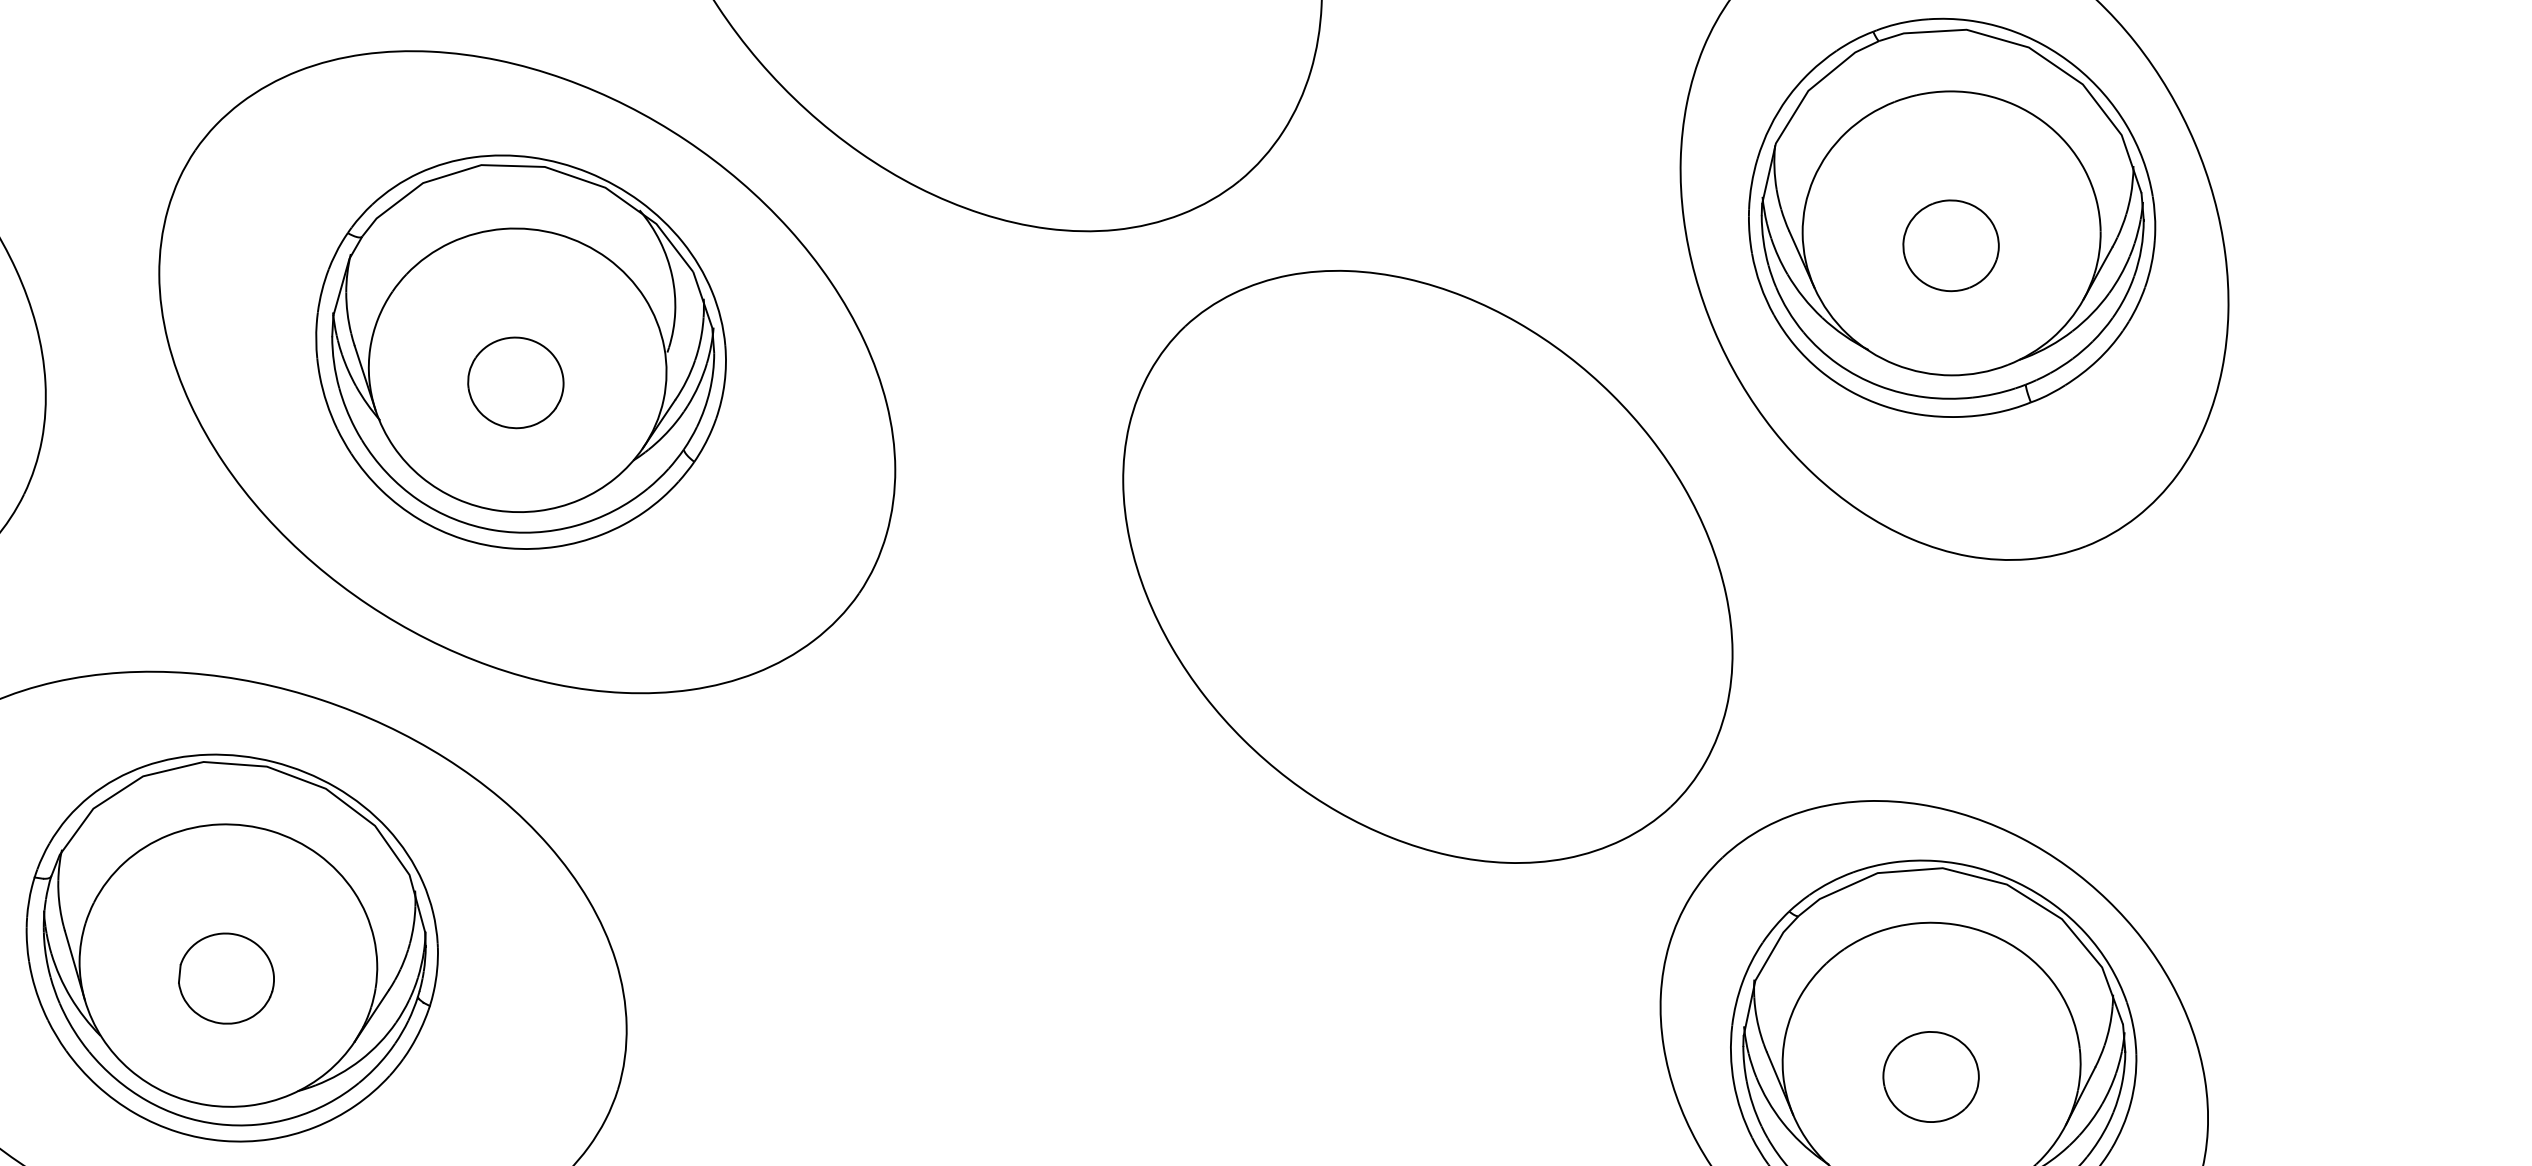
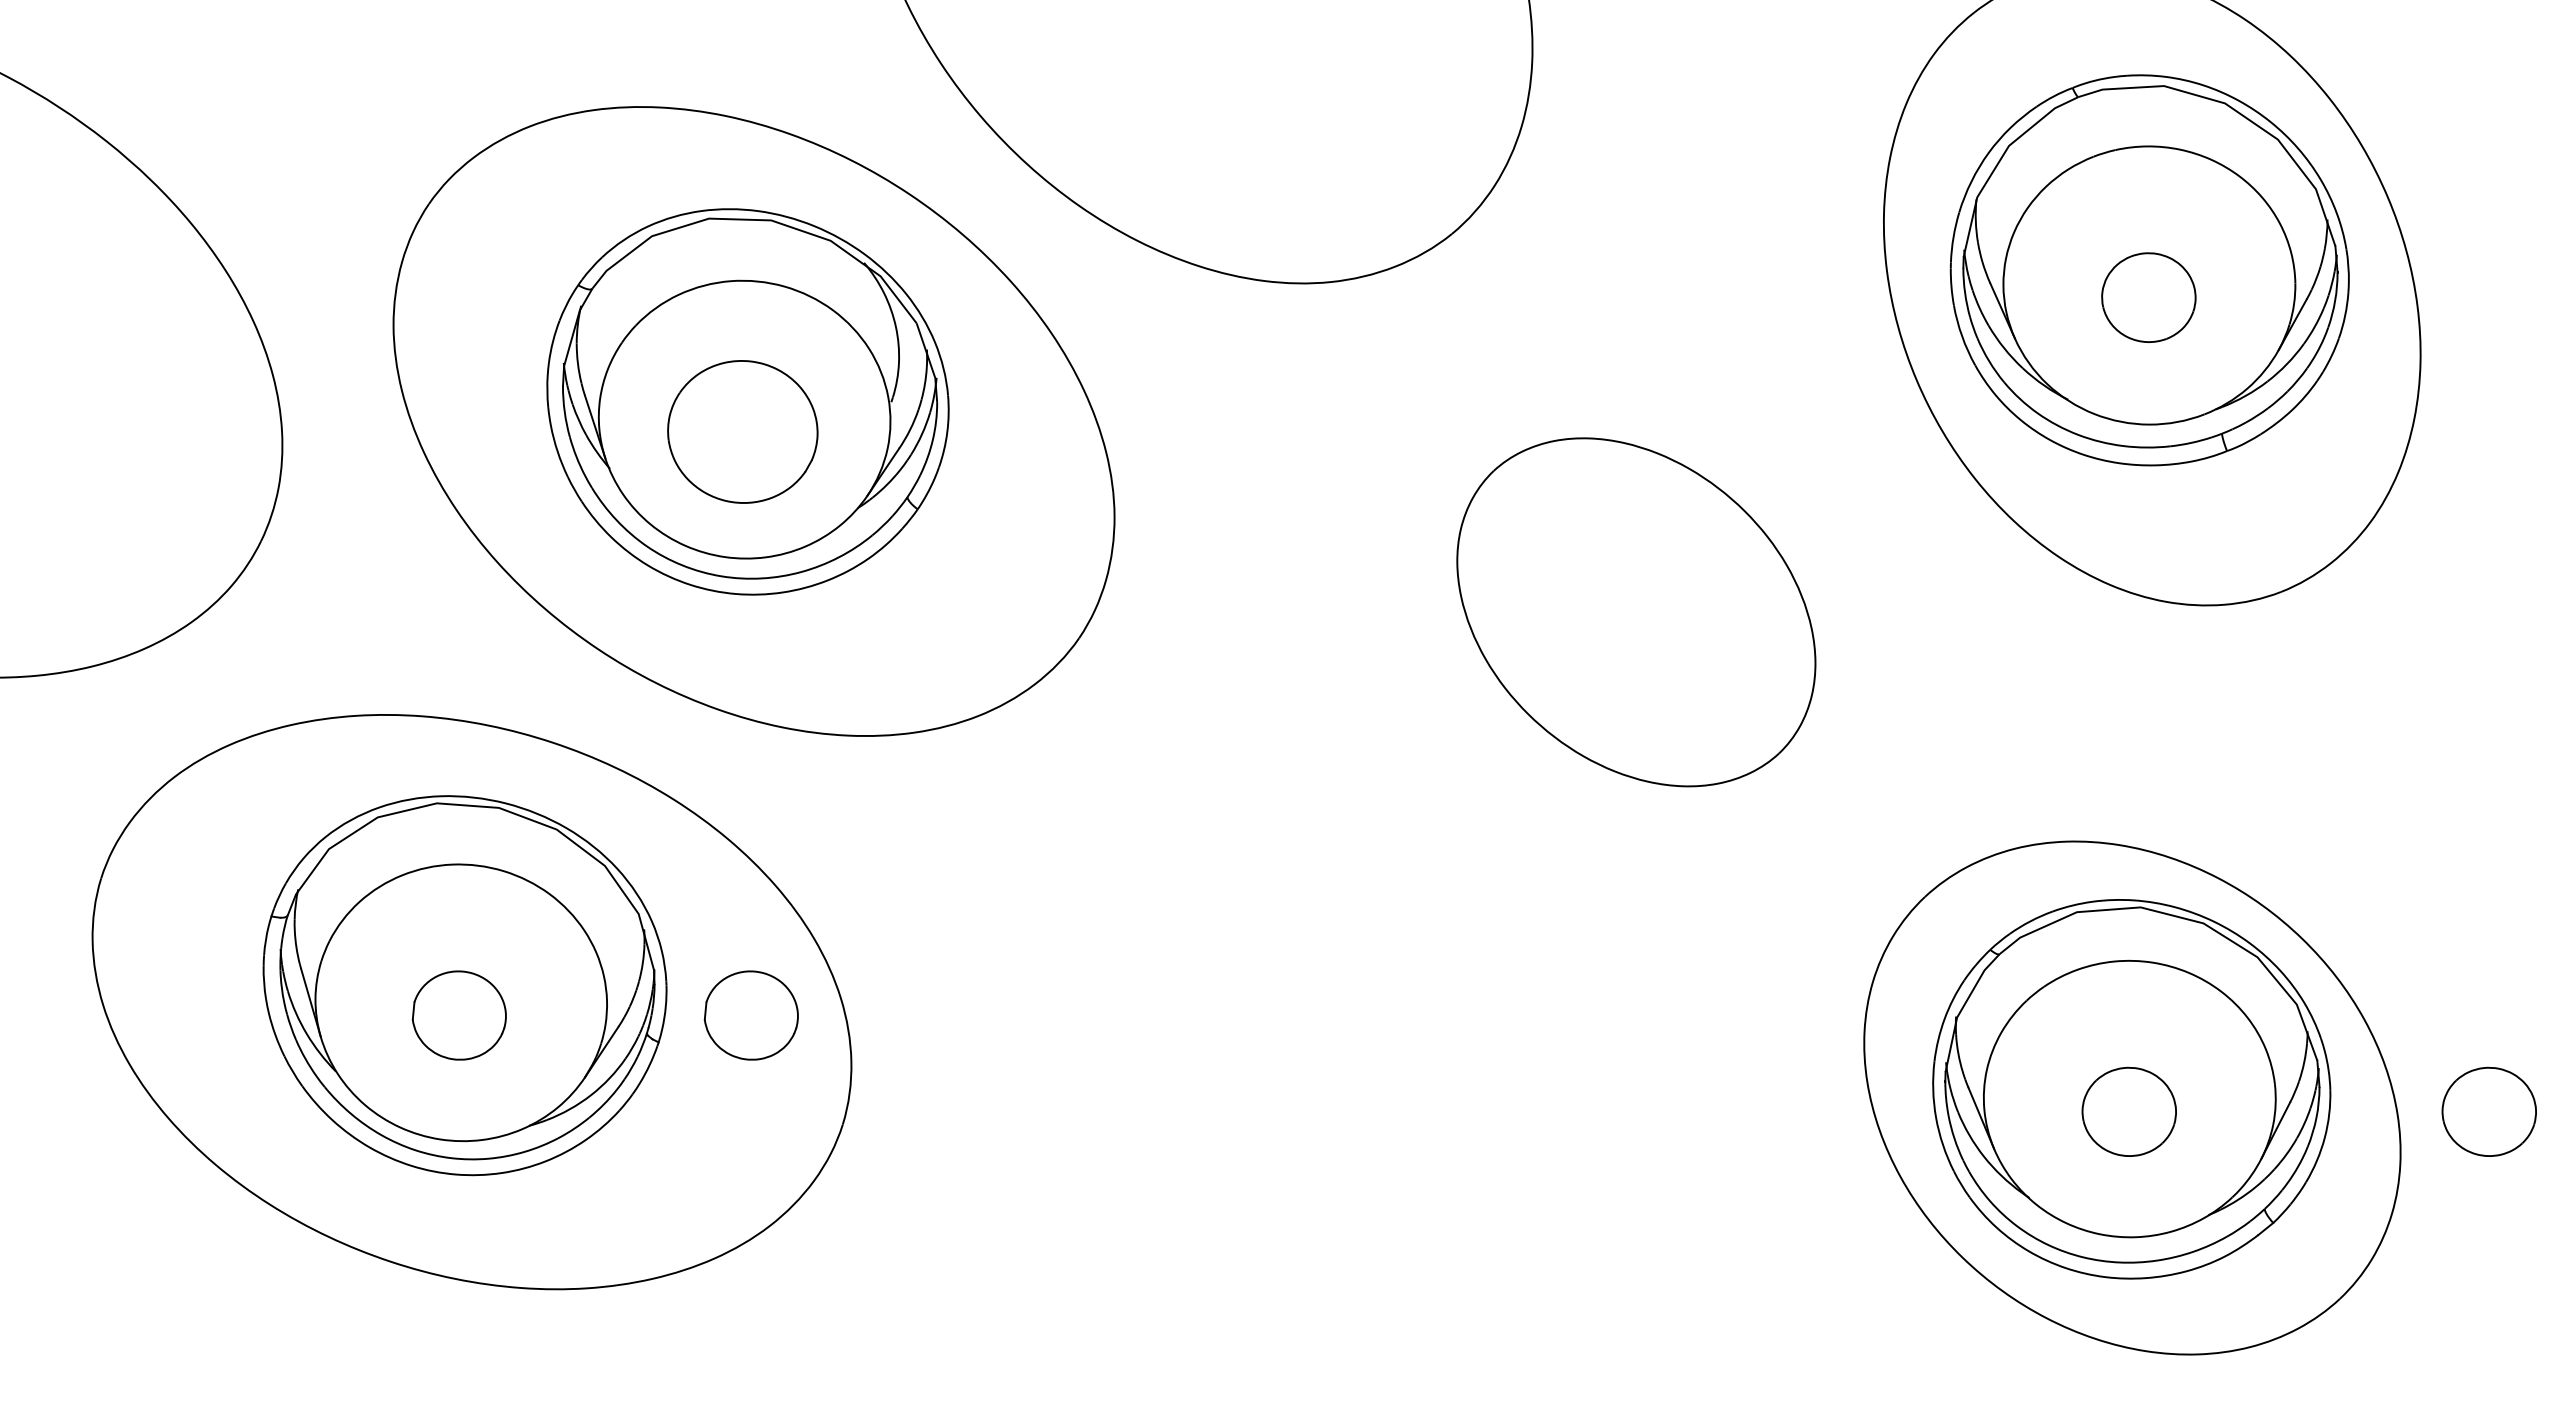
part: (515, 382) -> (742, 431), size x1.6
part: (1428, 567) -> (1636, 612), size x0.6
part: (523, 978) -> (750, 1015), added
part: (2297, 1076) -> (2488, 1111), added

